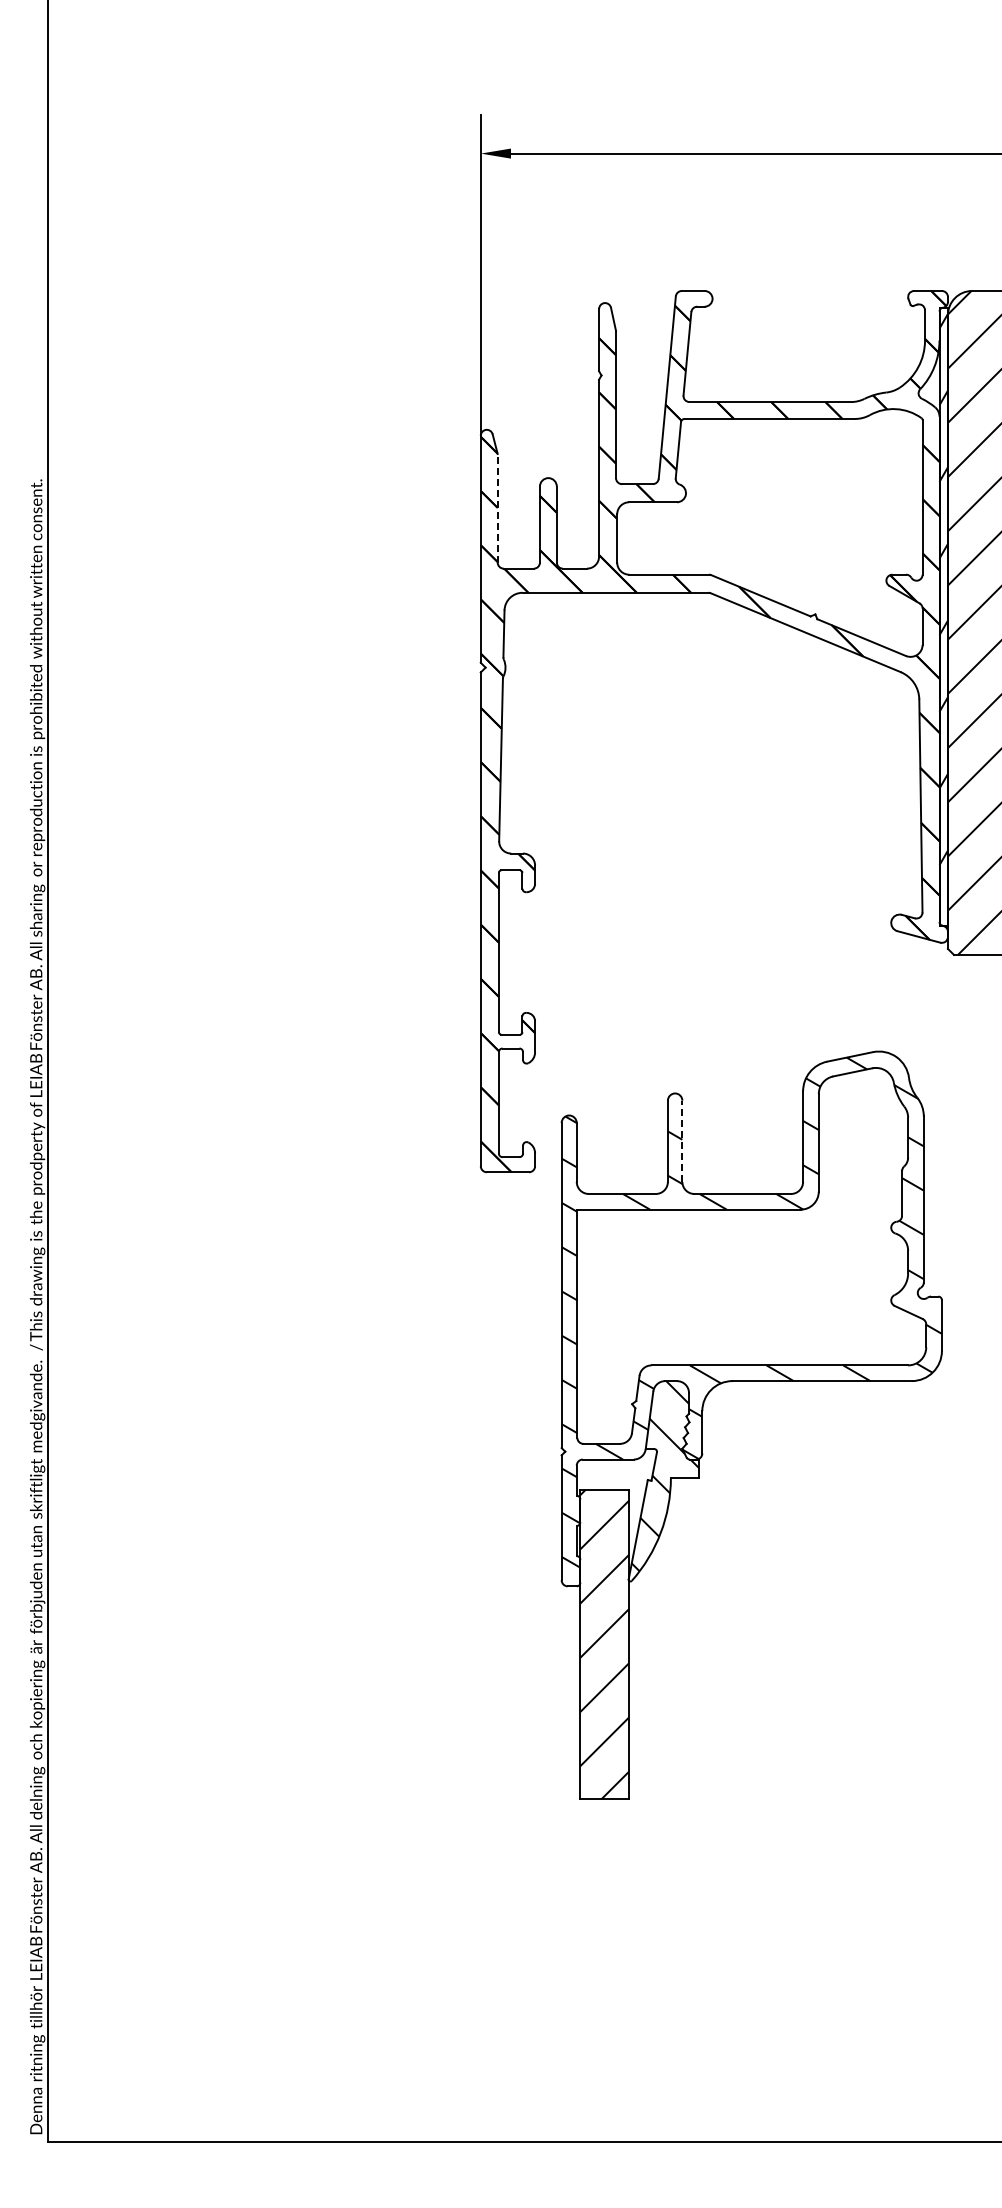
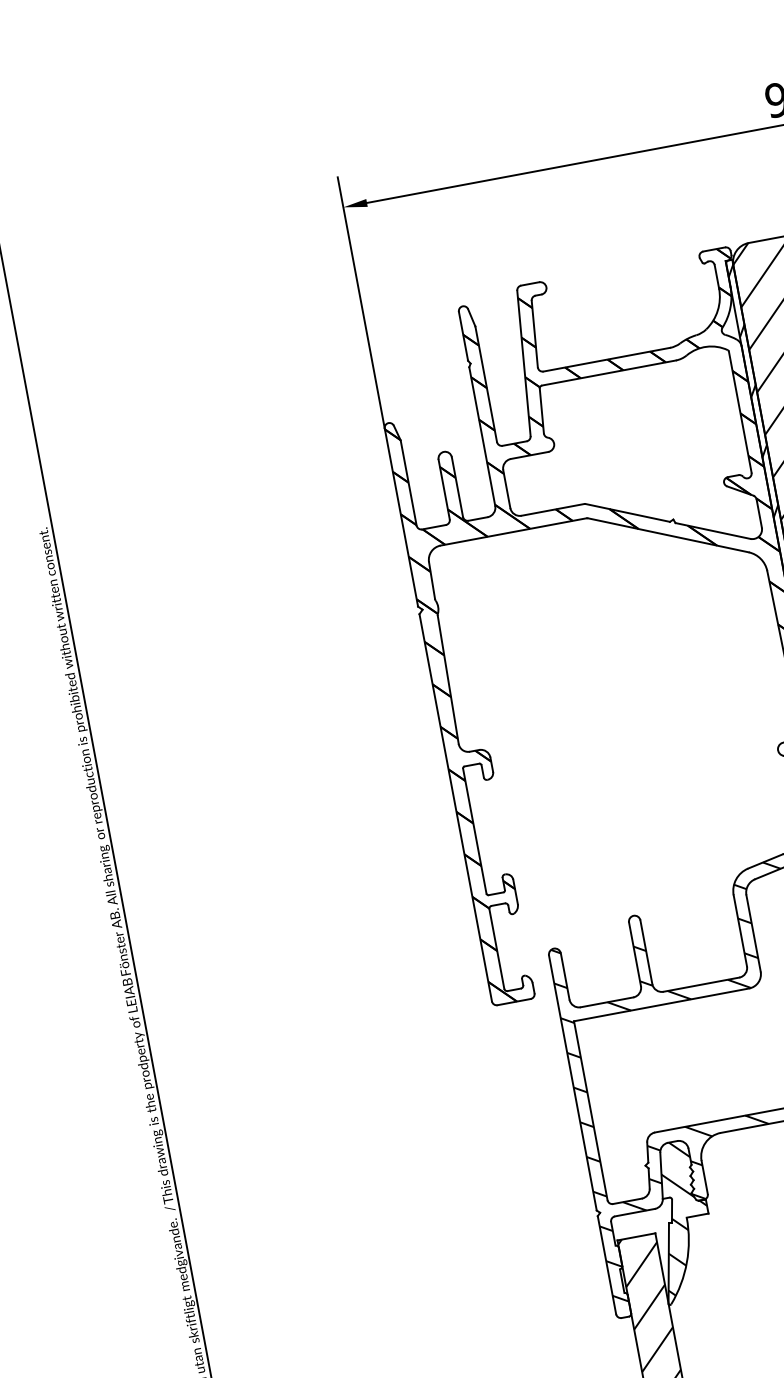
line: (497, 507) -> (408, 482), dashed -> solid
line: (682, 1141) -> (646, 952), dashed -> solid

